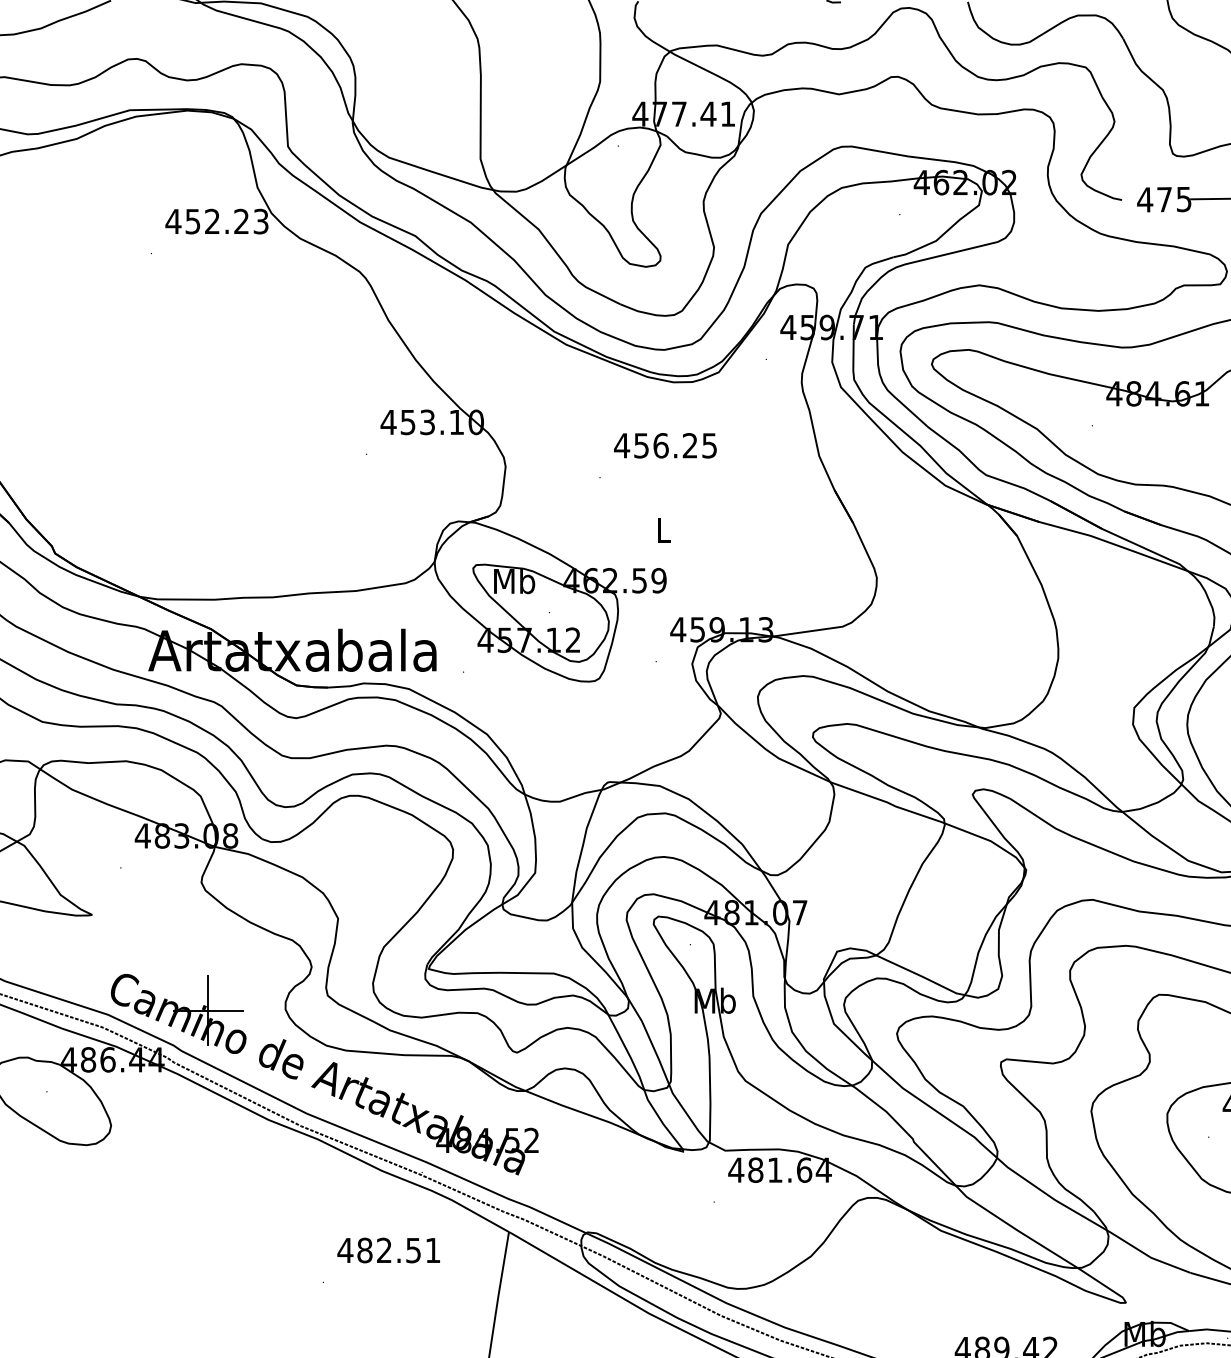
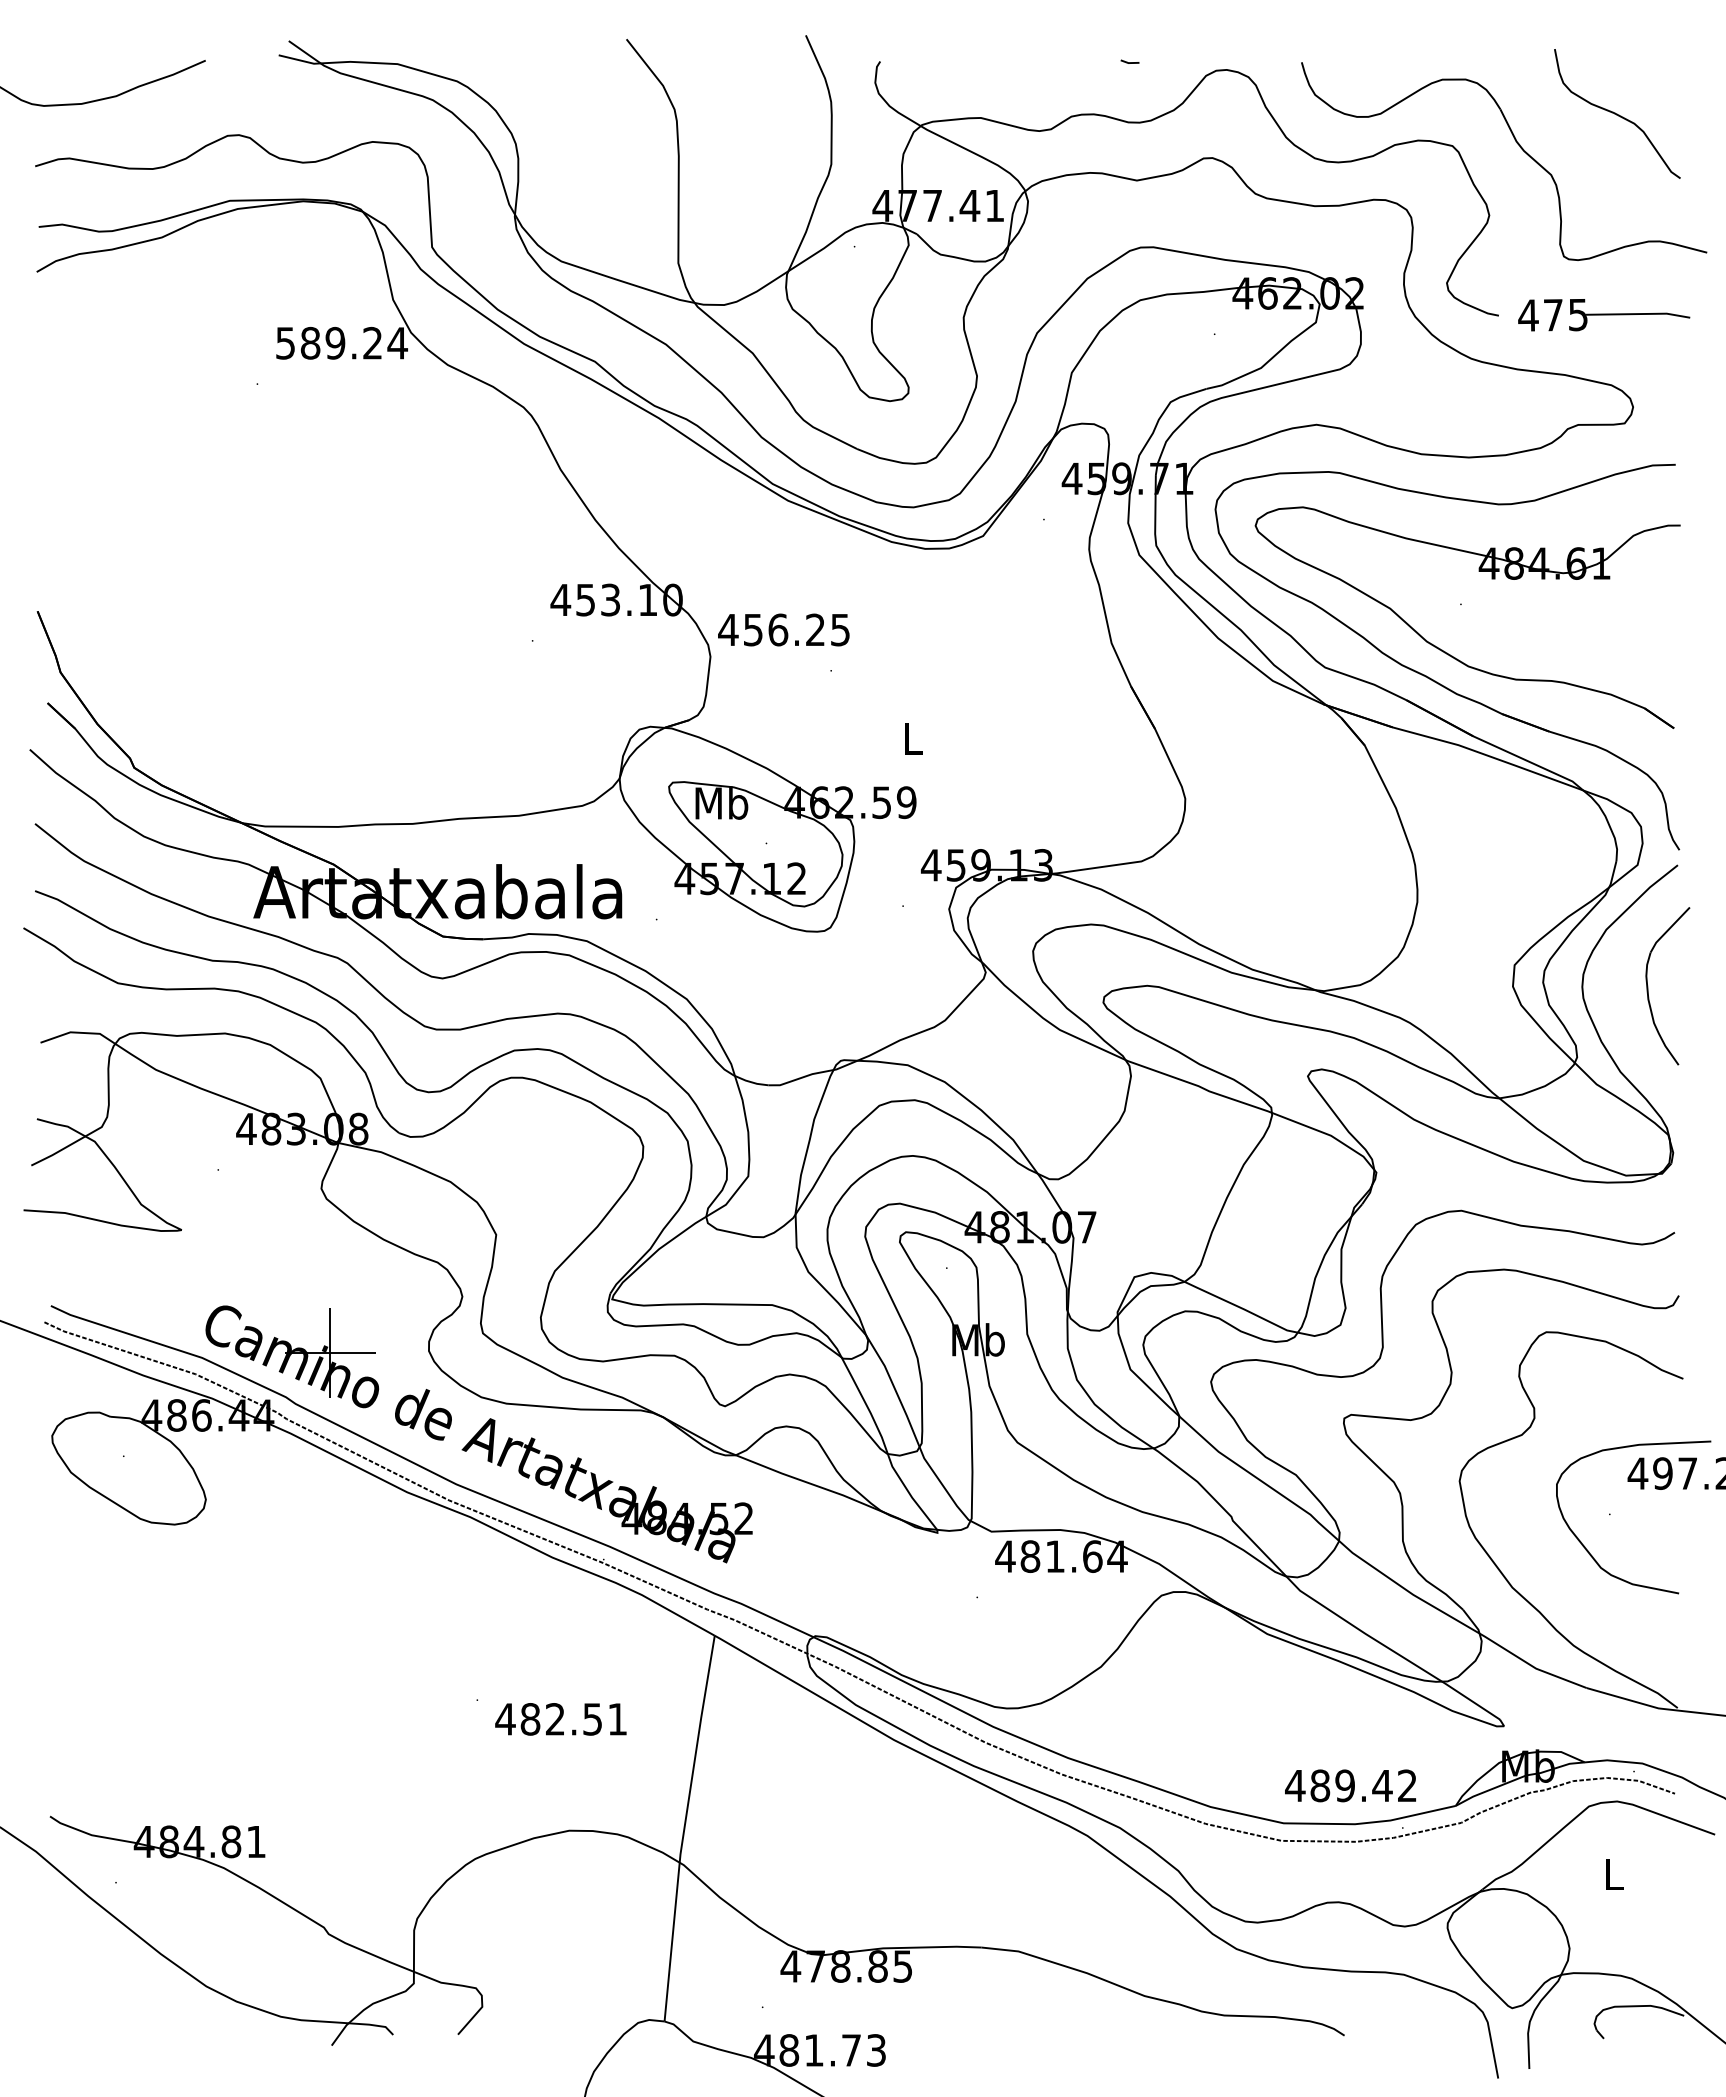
text: (217, 221) -> (341, 342), 452.23 -> 589.24
text: (665, 445) -> (783, 629), moved
text: (388, 1250) -> (560, 1719), moved

